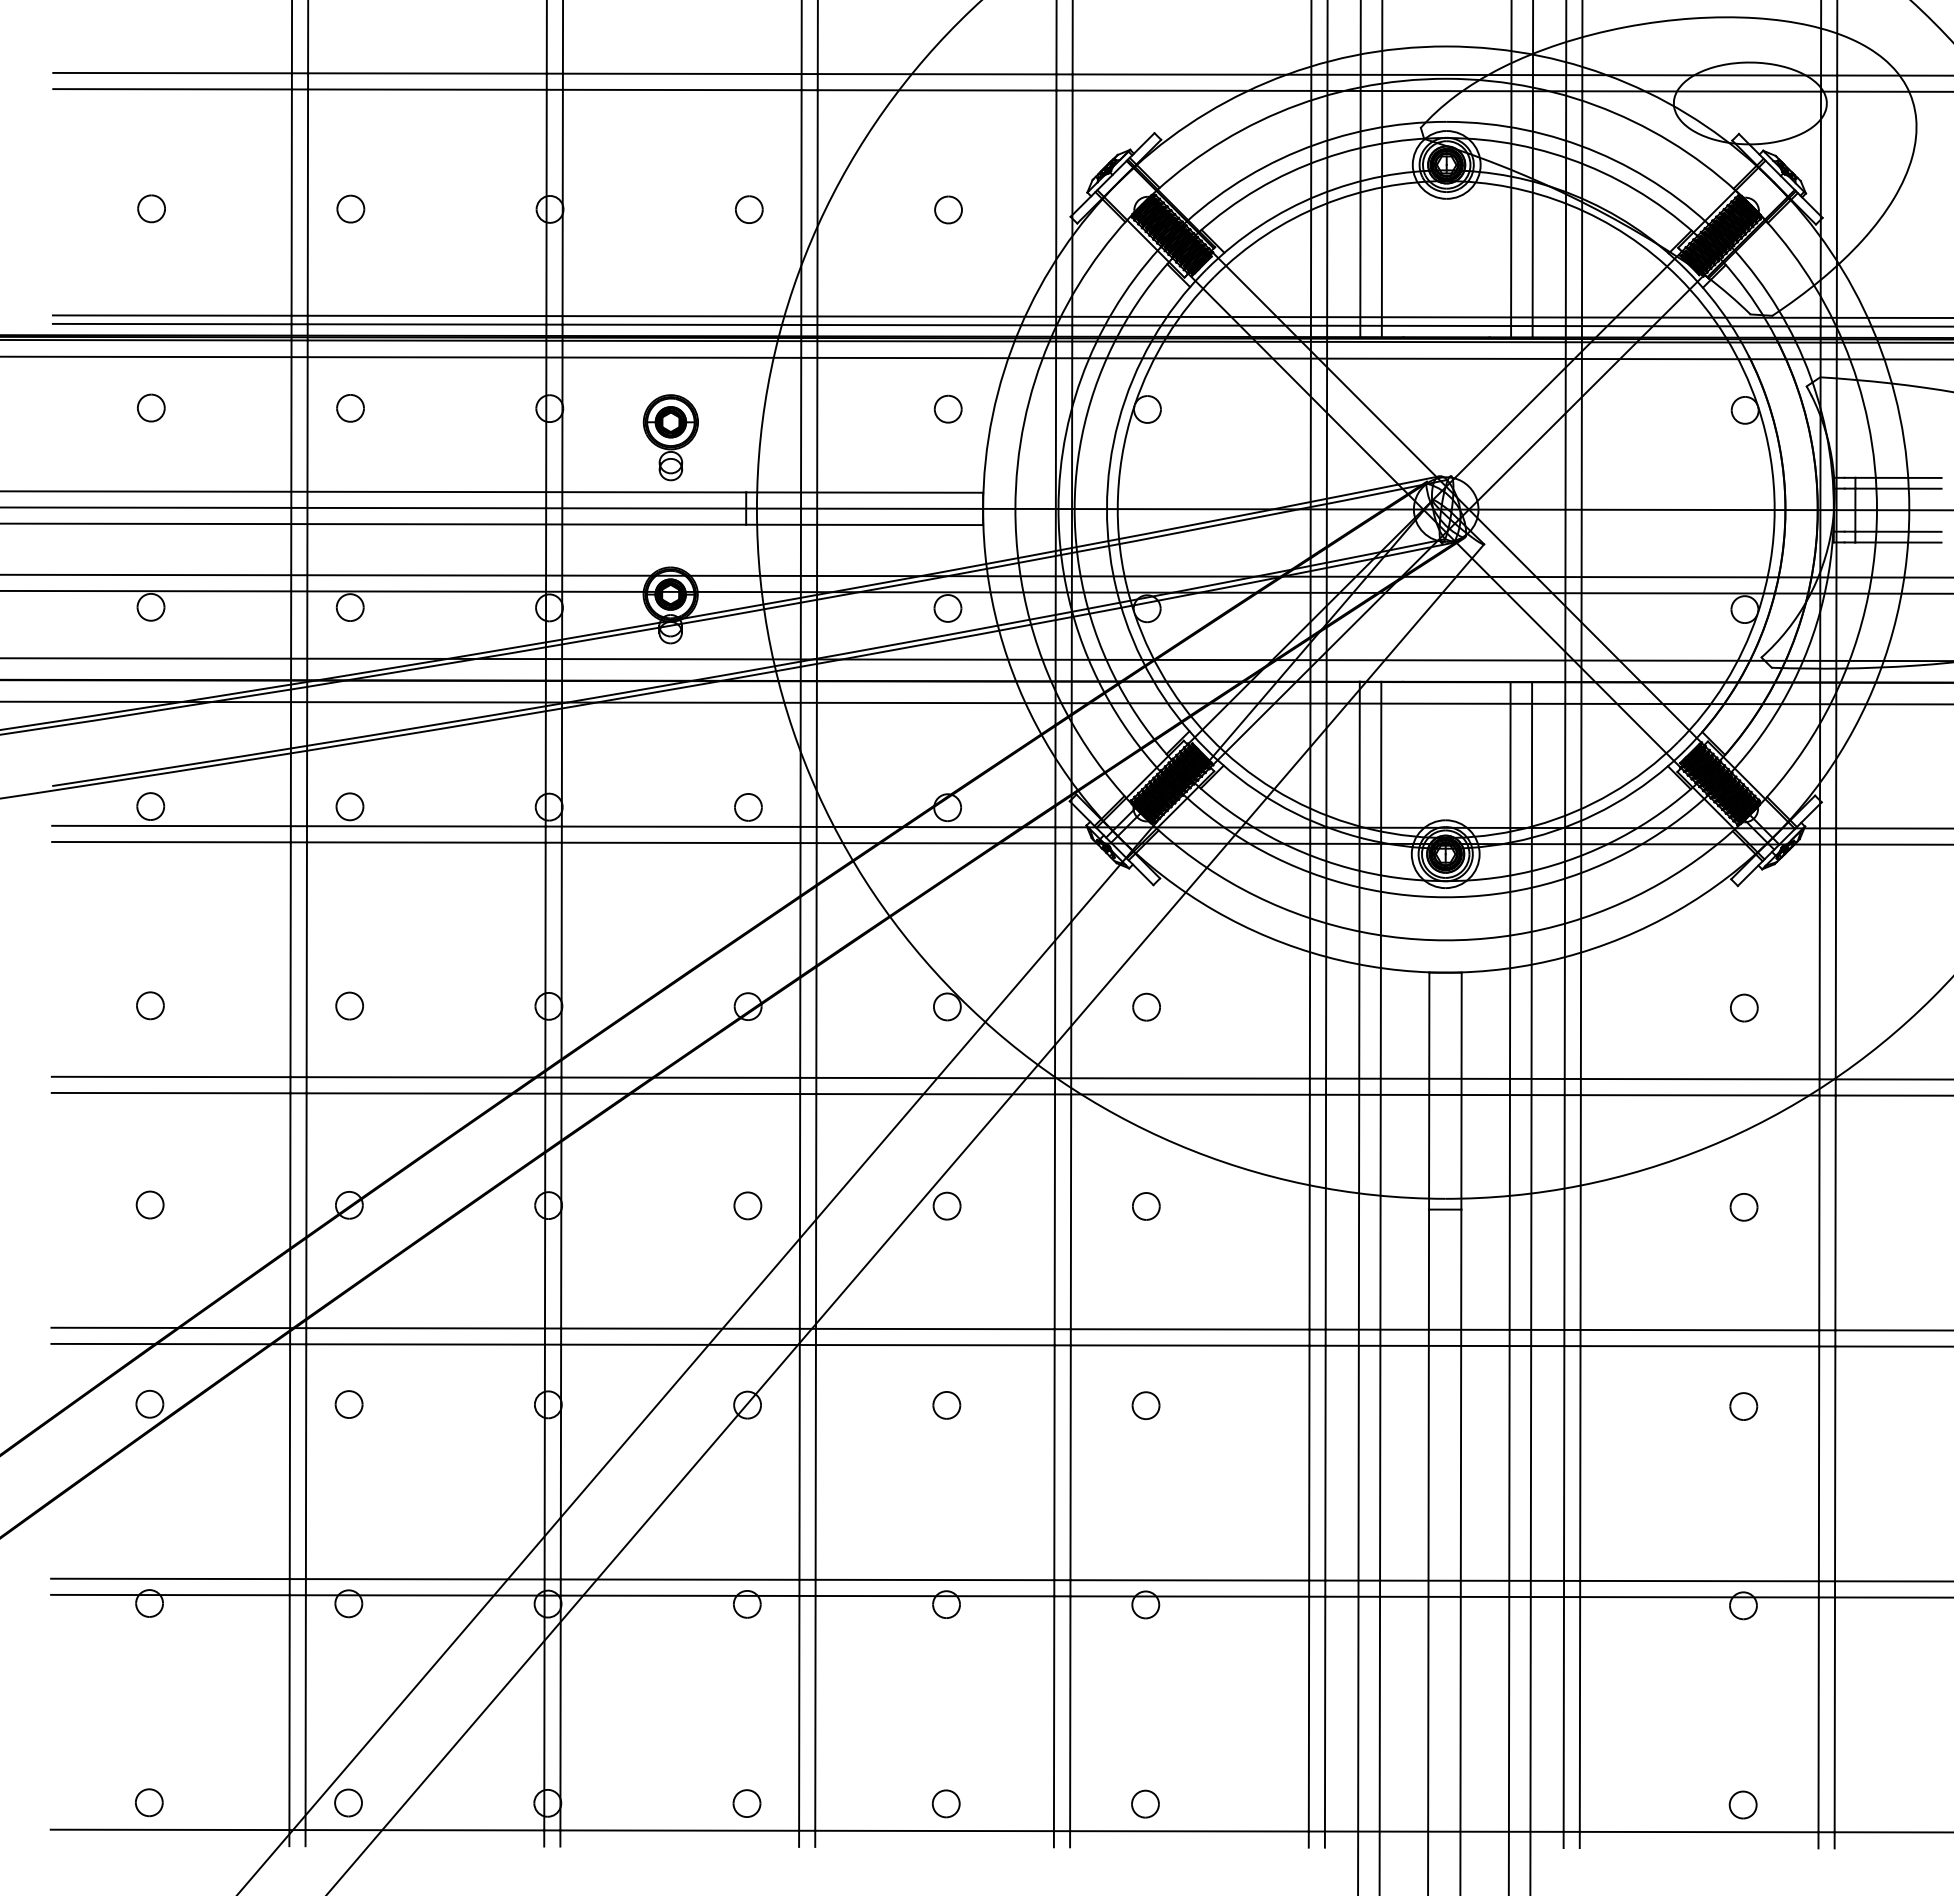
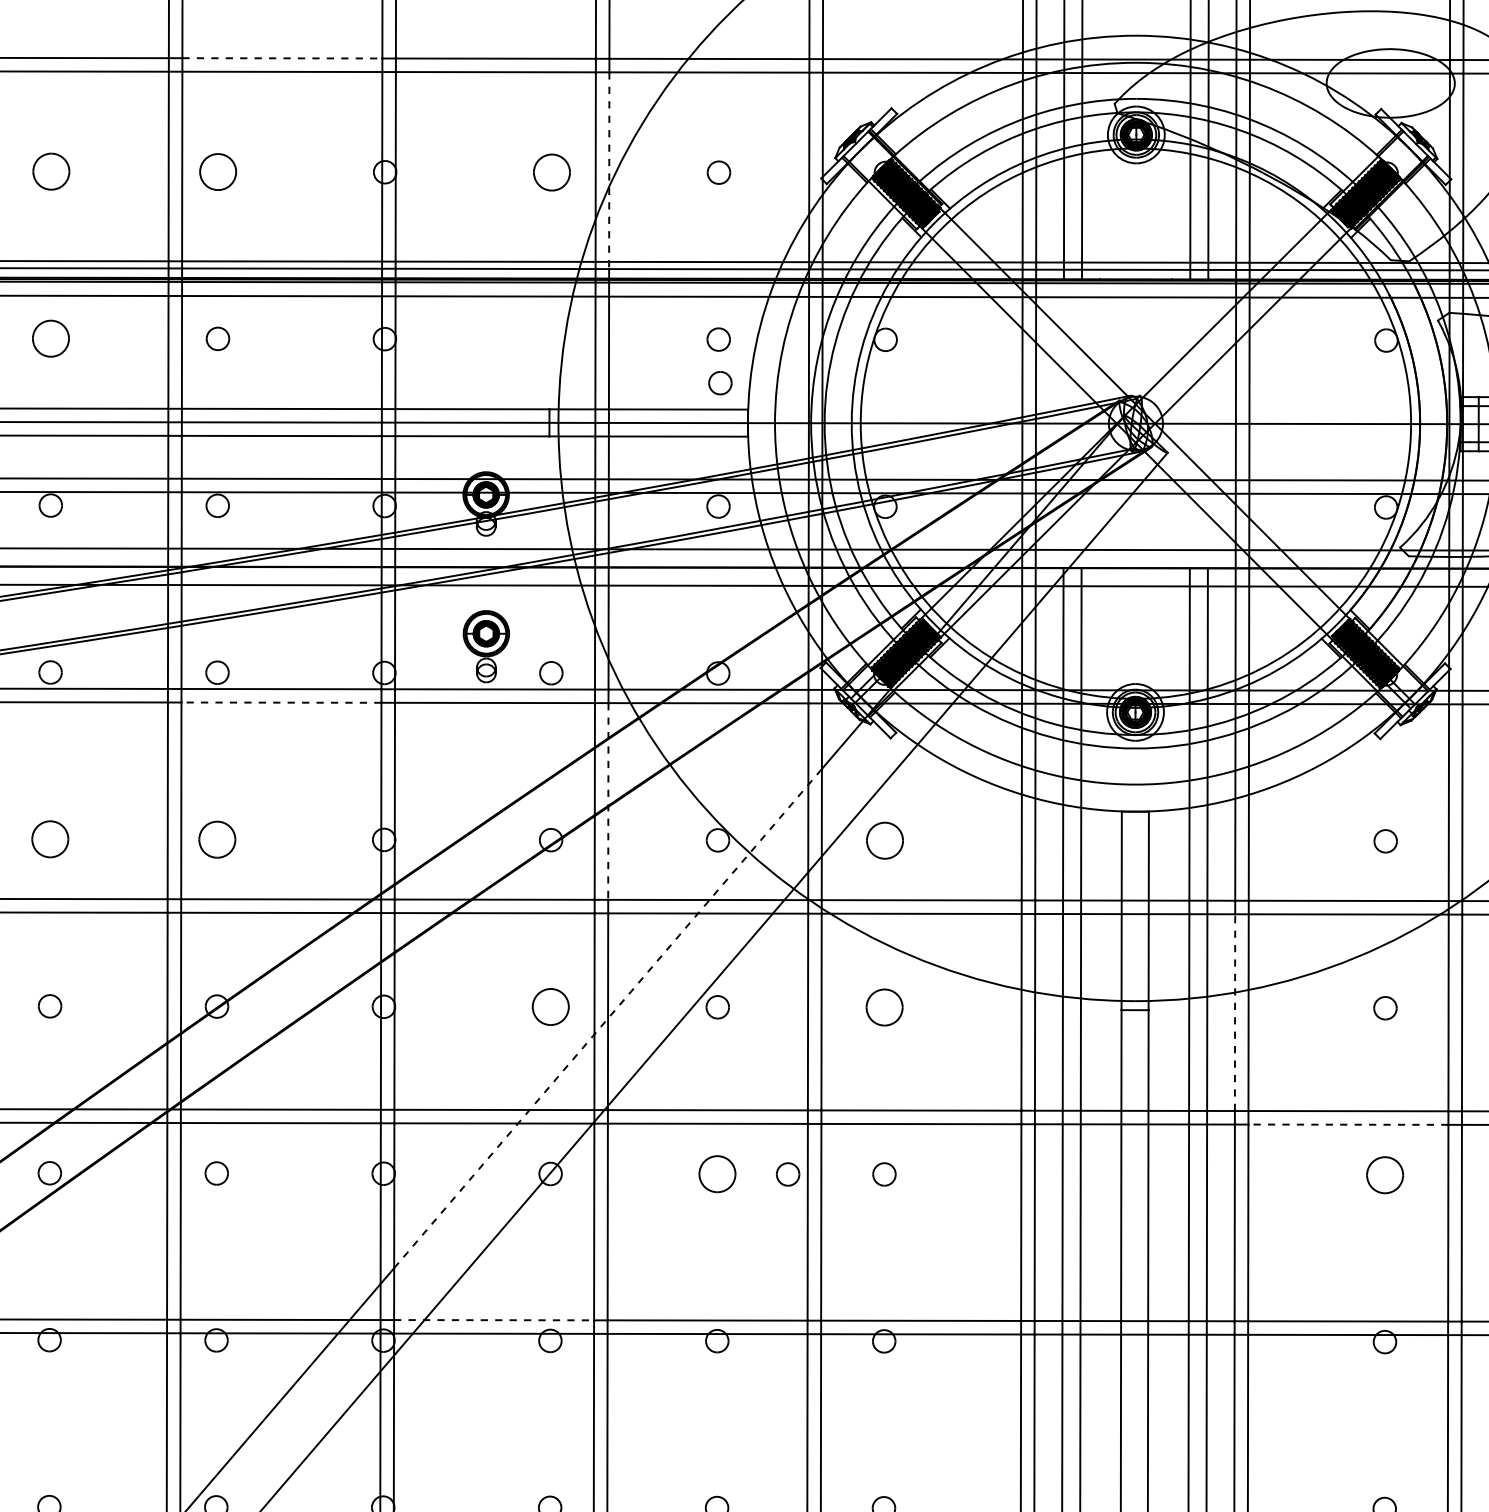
line: (427, 73) -> (282, 58), solid -> dashed
part: (151, 208) -> (51, 171), size x1.6
part: (350, 208) -> (217, 171), size x1.6
line: (817, 208) -> (609, 171), solid -> dashed
part: (749, 209) -> (552, 172), size x1.6
part: (151, 407) -> (51, 338), size x1.6
part: (670, 437) -> (486, 646), moved
part: (949, 460) -> (719, 382), added
line: (425, 842) -> (280, 702), solid -> dashed
line: (816, 961) -> (608, 802), solid -> dashed
part: (150, 1005) -> (50, 839), size x1.6
part: (349, 1005) -> (217, 839), size x1.6
part: (1146, 1006) -> (884, 840), size x1.6
part: (747, 1205) -> (550, 1006), size x1.6
part: (1146, 1206) -> (884, 1007), size x1.6
line: (1564, 1212) -> (1235, 1012), solid -> dashed
line: (816, 1219) -> (608, 1018), solid -> dashed
line: (1699, 1346) -> (1348, 1124), solid -> dashed
part: (946, 1405) -> (717, 1174), size x1.6
part: (1030, 1405) -> (787, 1174), added
part: (1743, 1406) -> (1384, 1175), size x1.6
line: (680, 1579) -> (494, 1320), solid -> dashed

